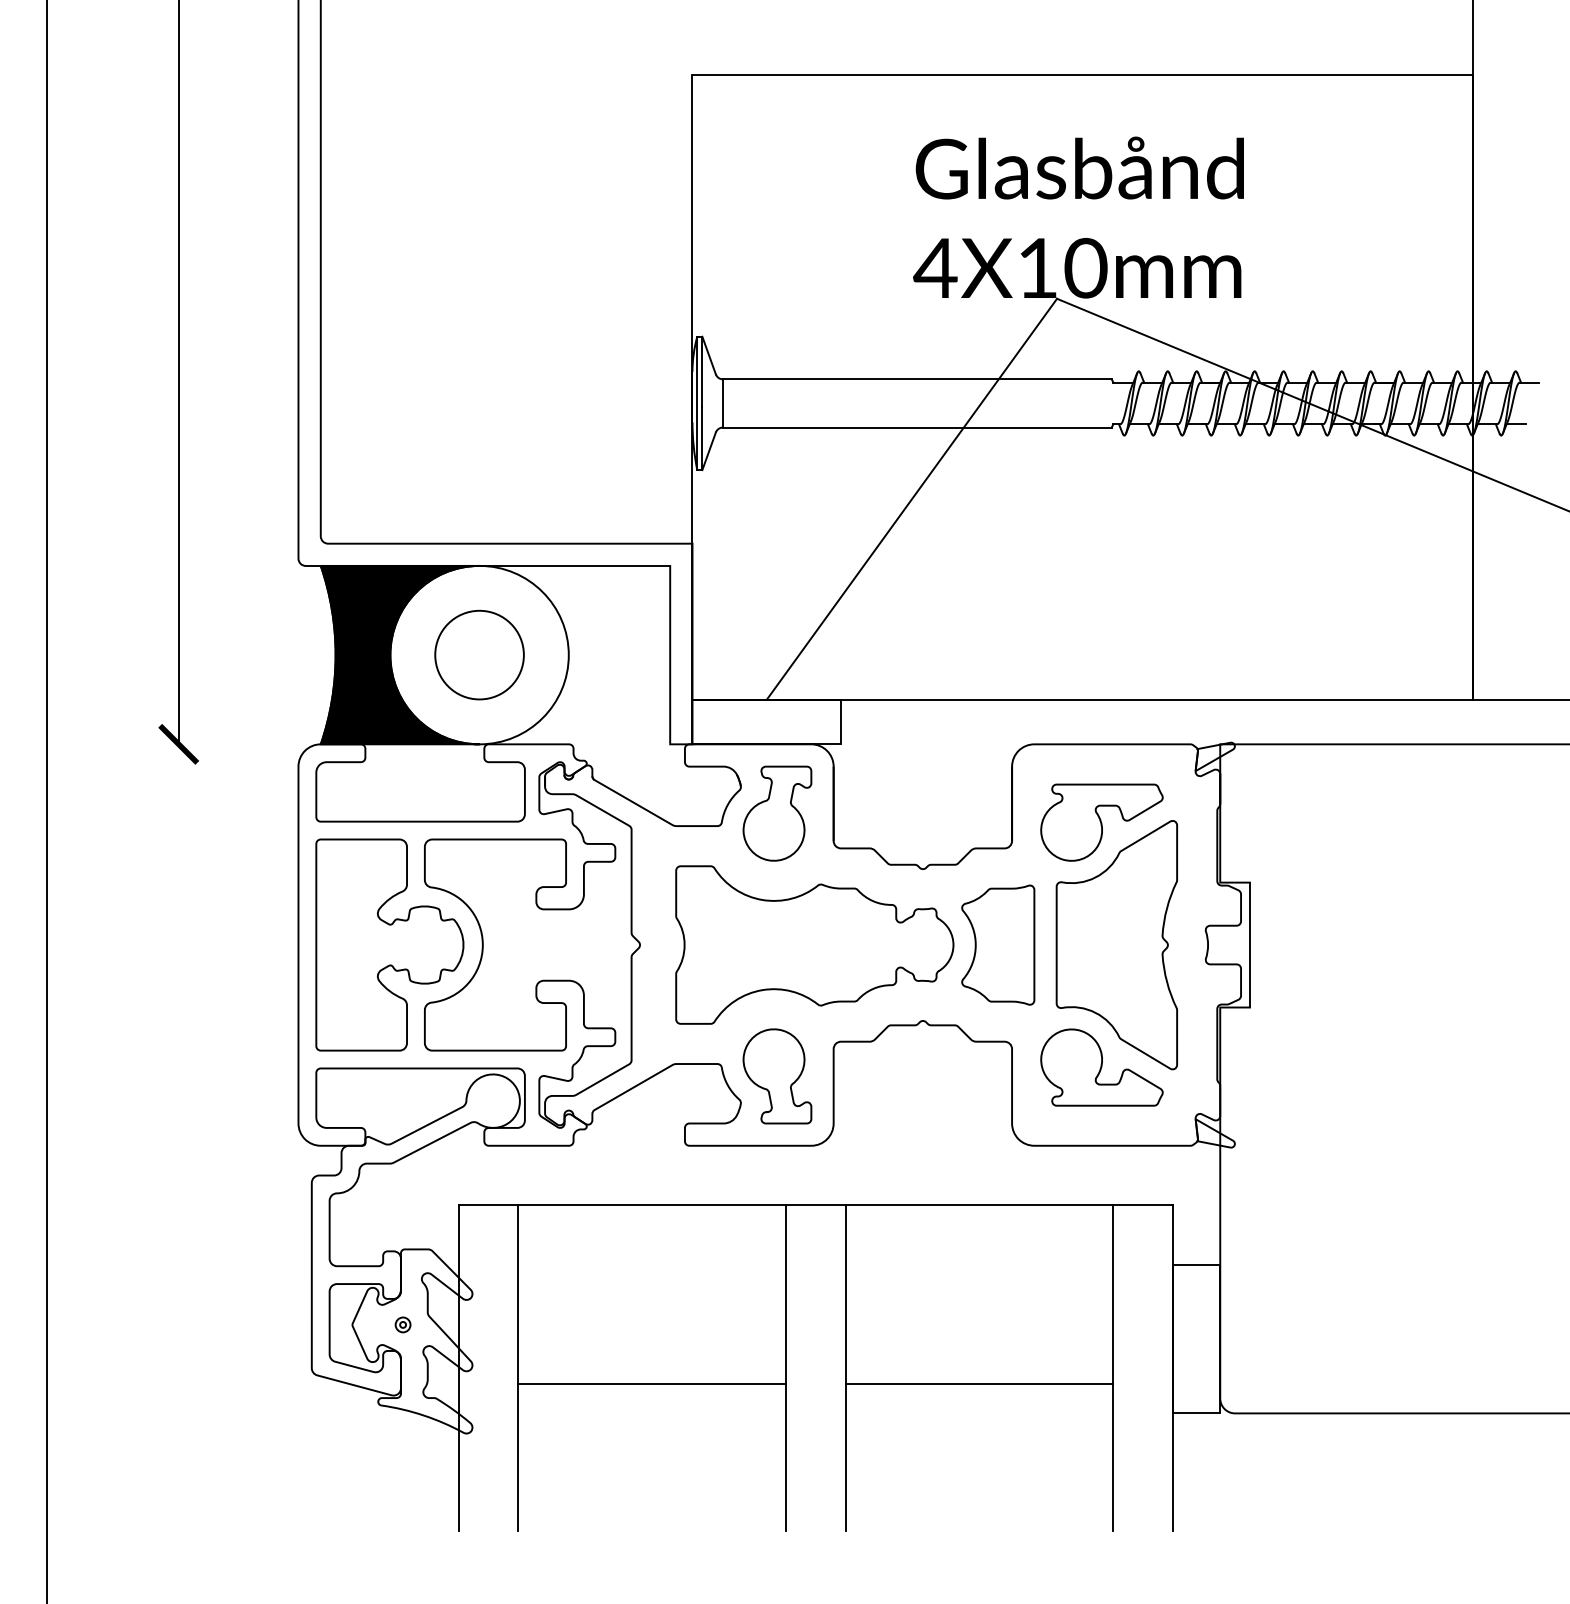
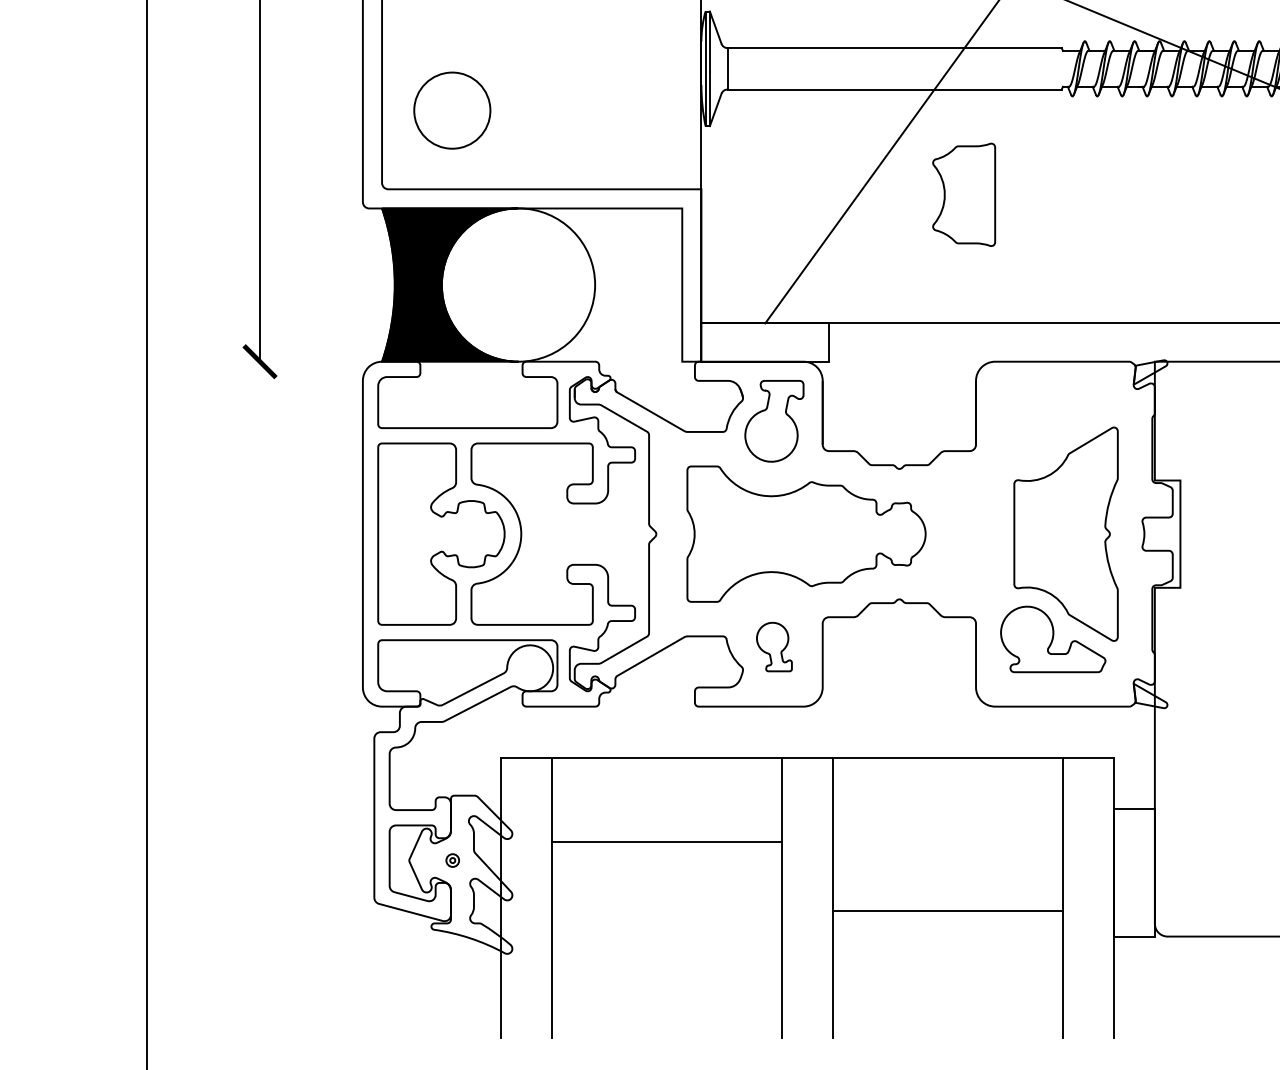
circle: (479, 654) -> (452, 110), moved
part: (1101, 822) -> (1052, 428), removed
curve: (976, 944) -> (945, 194), moved
part: (777, 1076) -> (774, 647), size x0.6
line: (652, 1383) -> (667, 842), moved

